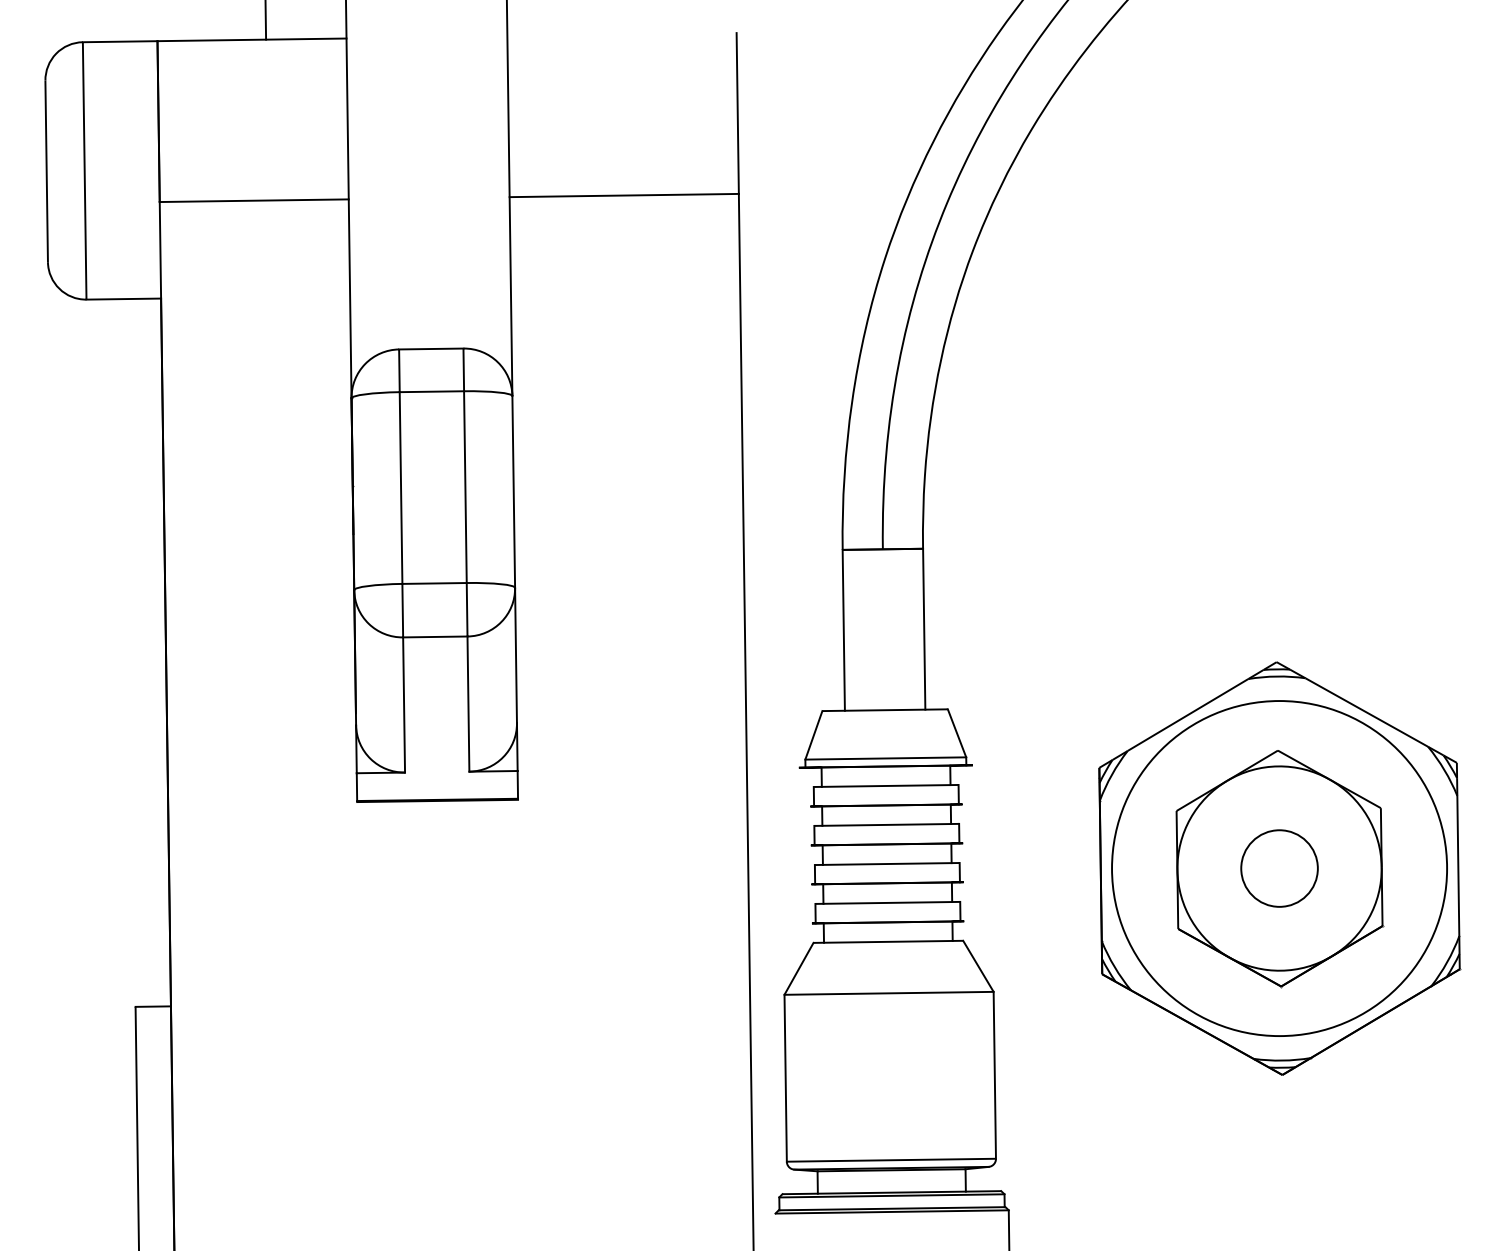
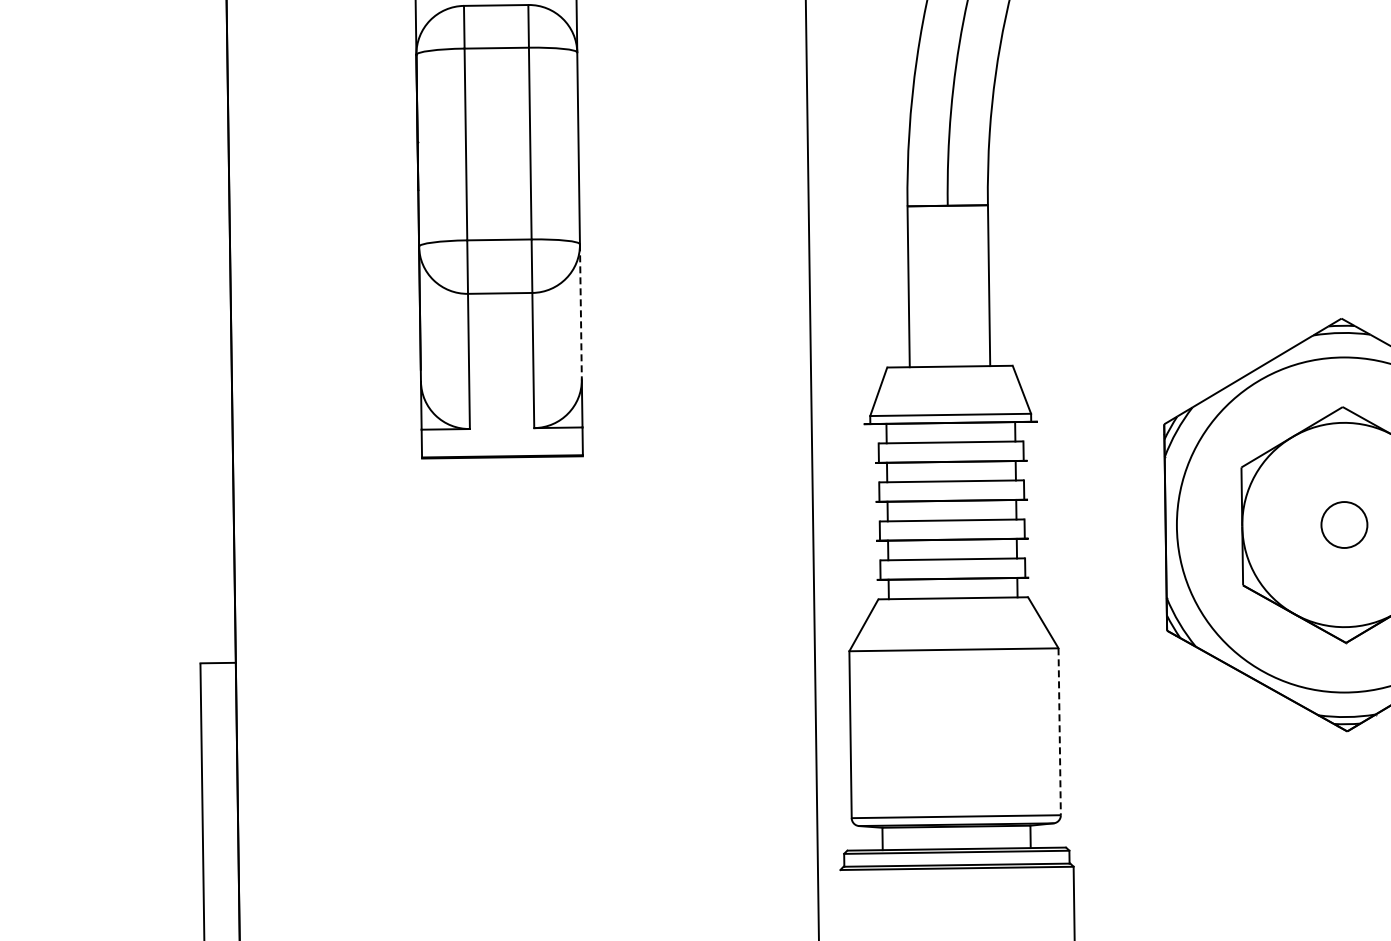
line: (516, 655) -> (581, 311), solid -> dashed
circle: (1279, 868) -> (1344, 524), size x0.6
line: (994, 1075) -> (1059, 731), solid -> dashed

